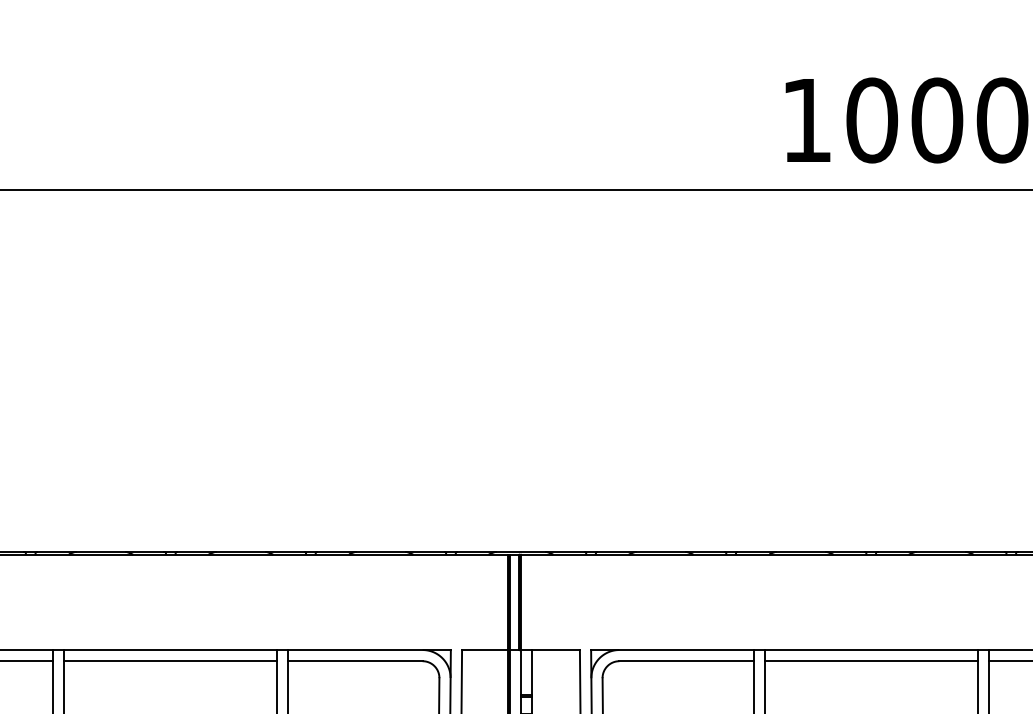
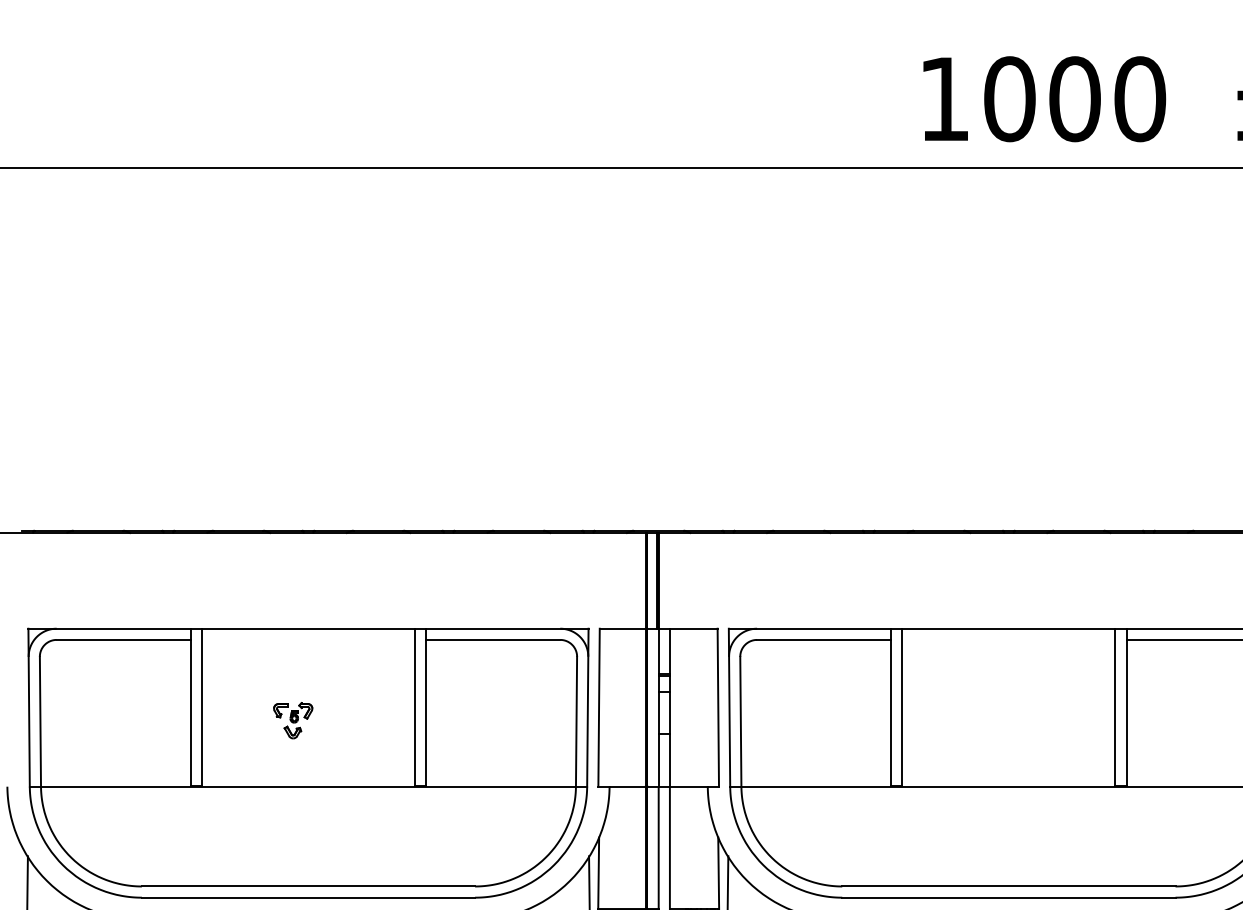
line: (170, 660) -> (308, 639), removed
line: (870, 660) -> (1008, 639), removed

